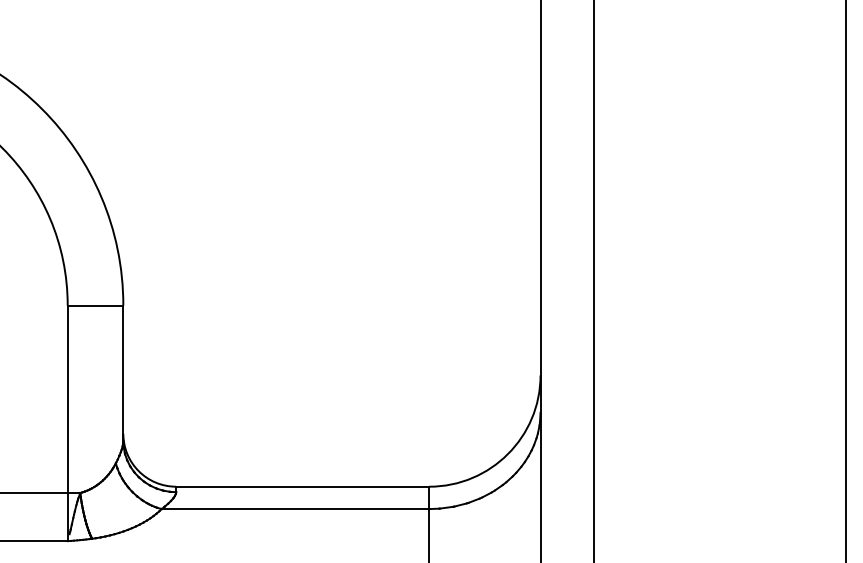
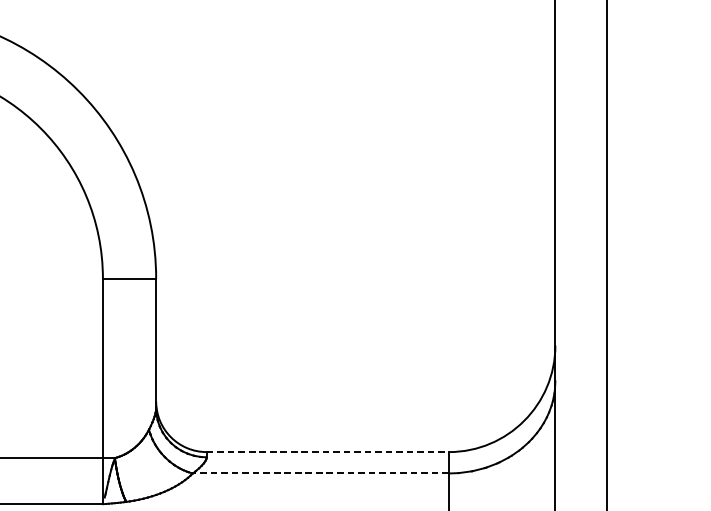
line: (302, 486) -> (327, 451), solid -> dashed
line: (295, 509) -> (320, 473), solid -> dashed

